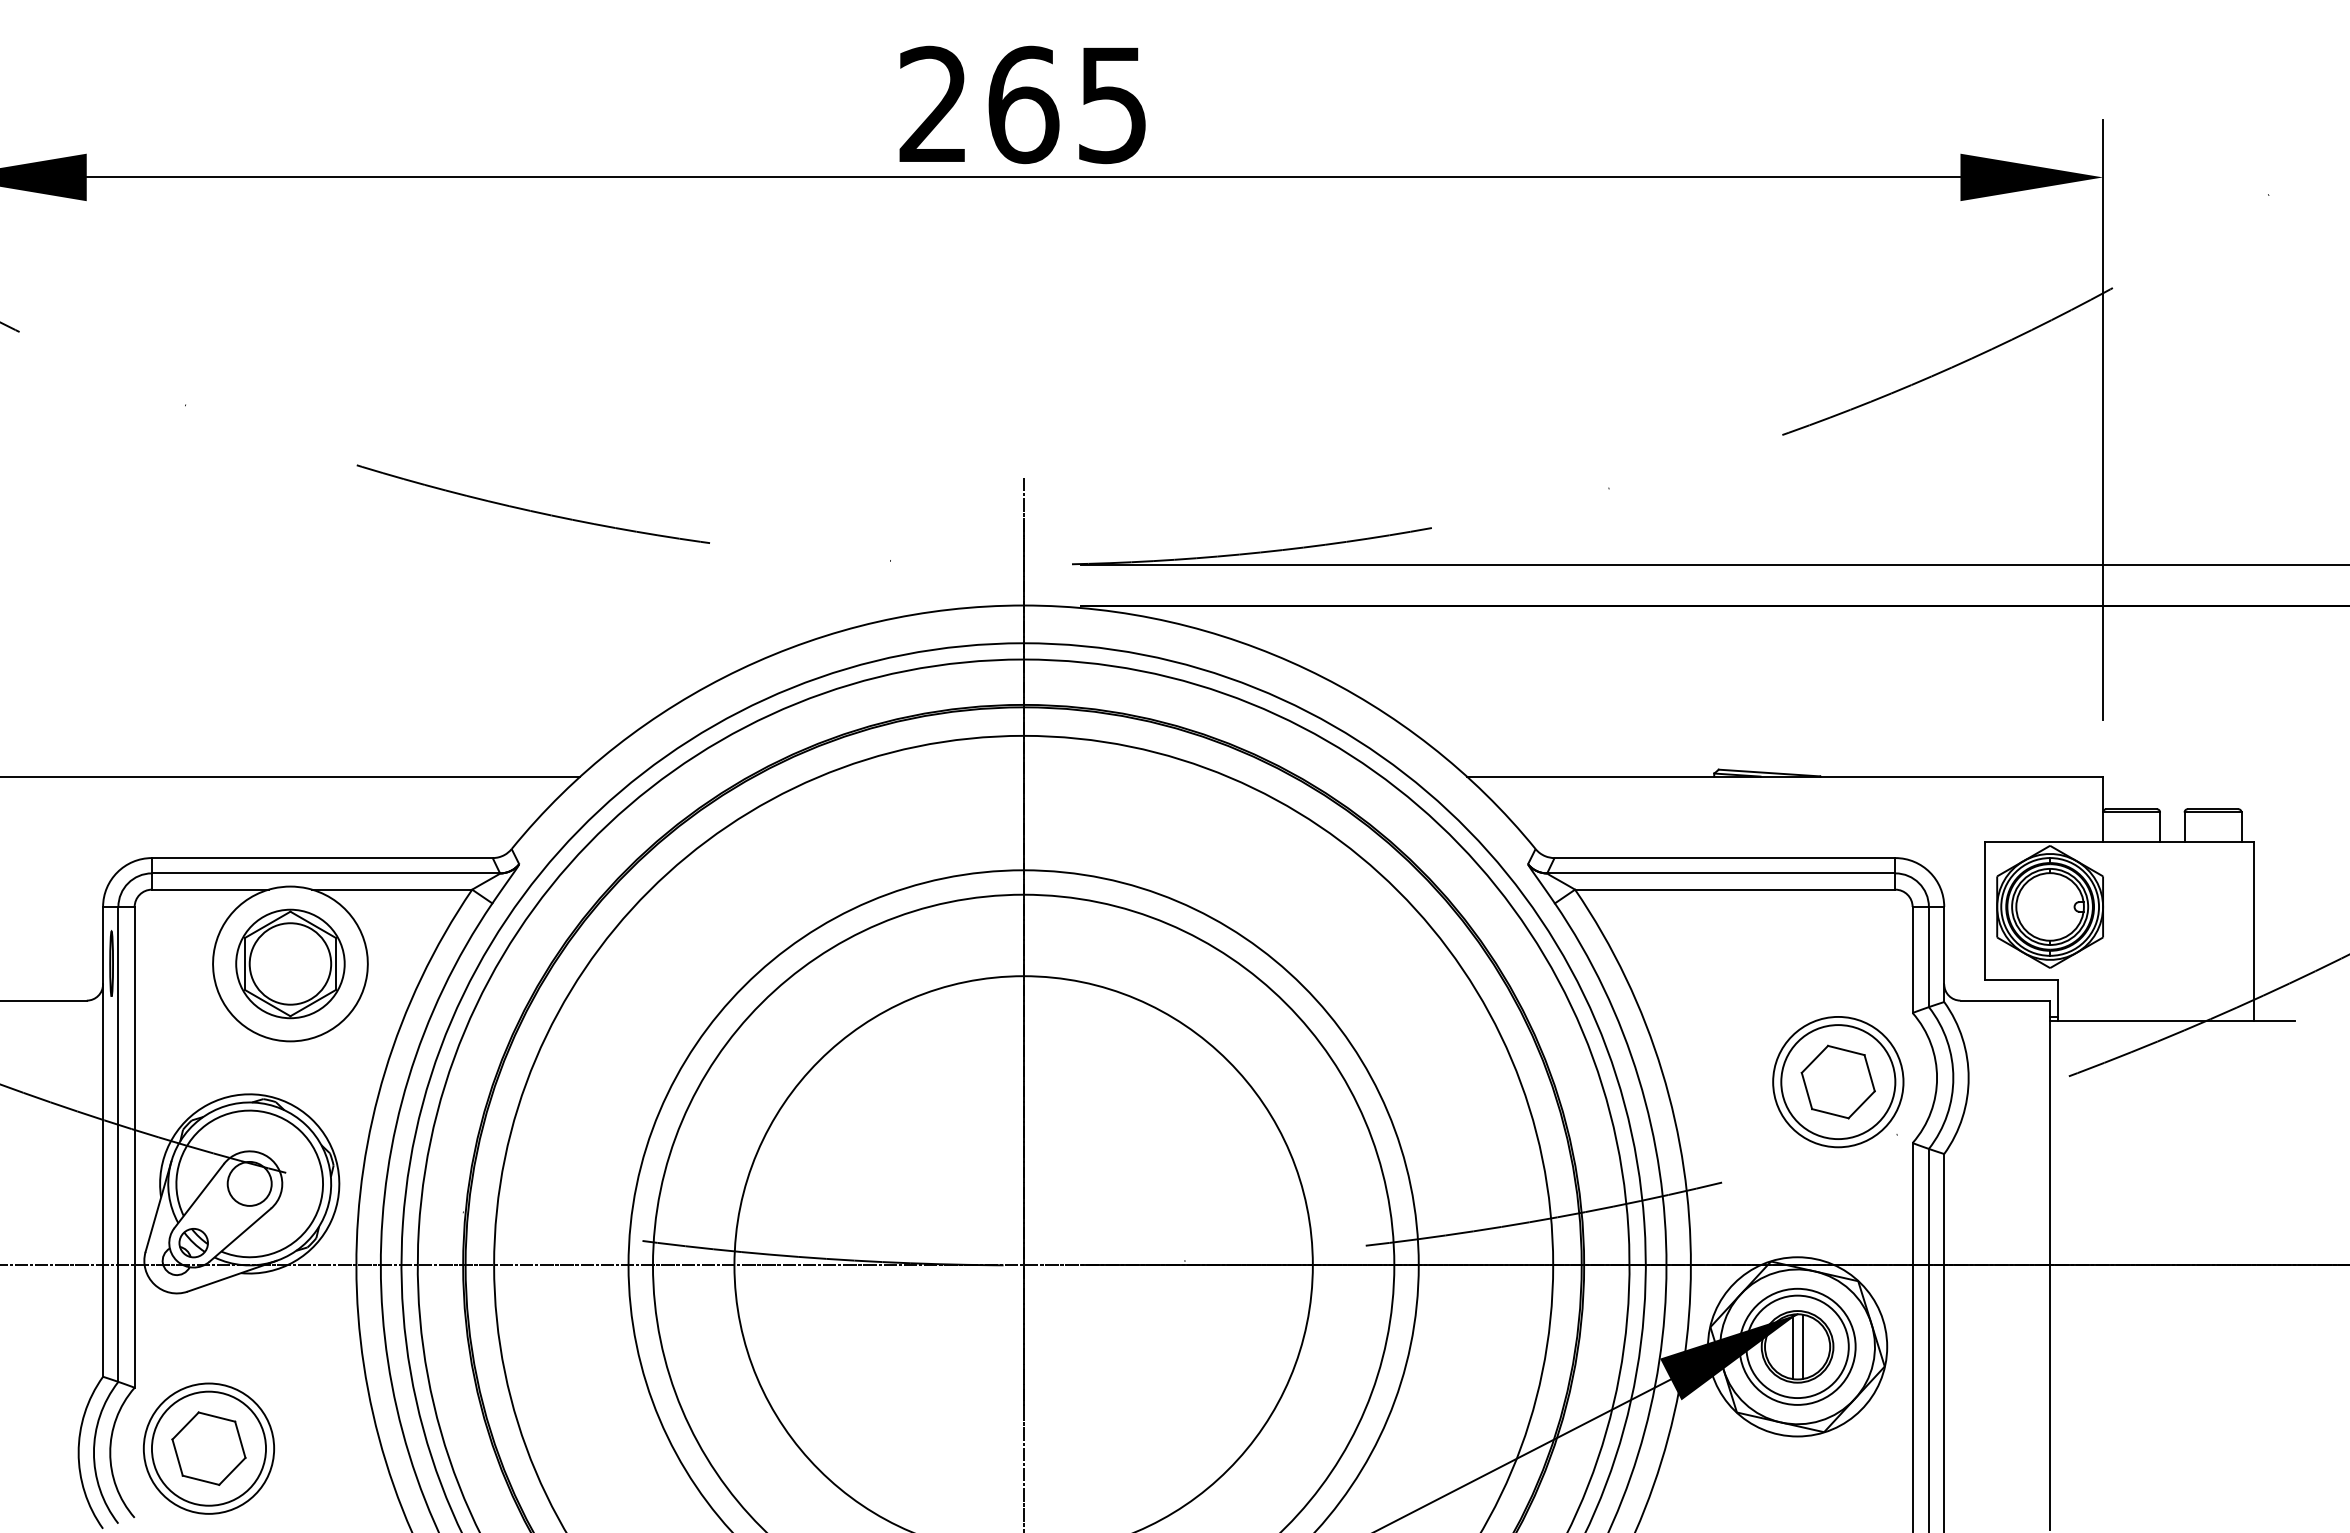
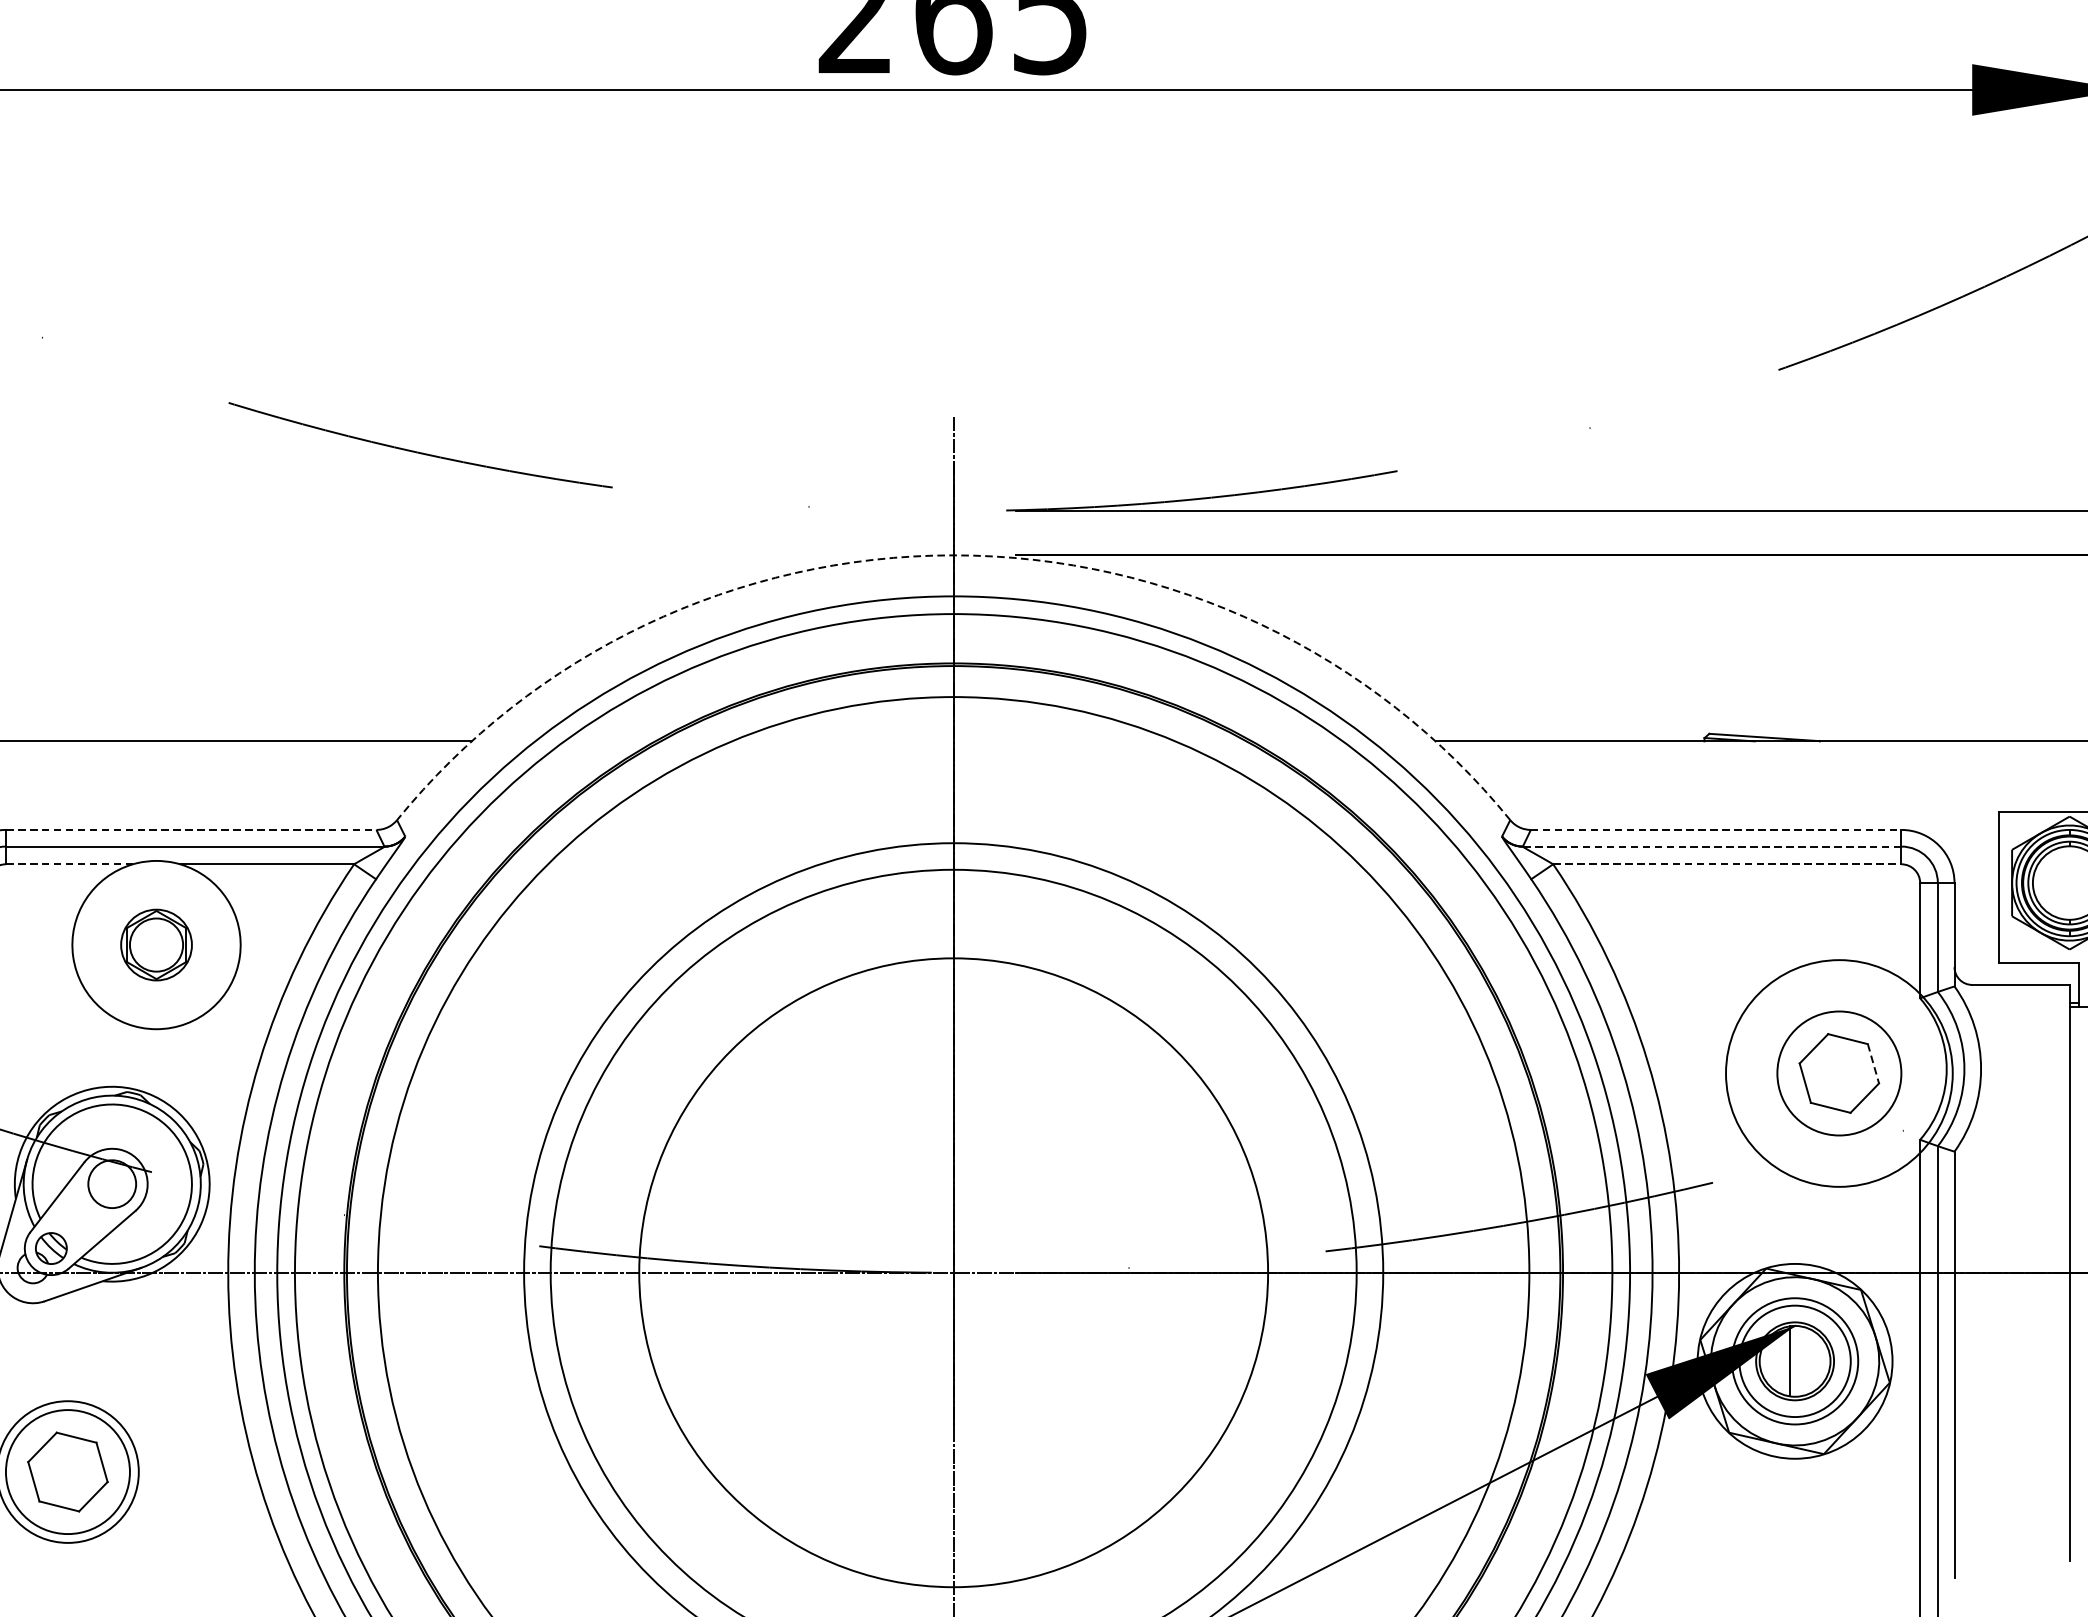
arc: (1023, 605) -> (953, 555), solid -> dashed
line: (322, 858) -> (191, 830), solid -> dashed
line: (1725, 858) -> (1716, 830), solid -> dashed
line: (1720, 873) -> (1711, 846), solid -> dashed
line: (210, 889) -> (69, 864), solid -> dashed
line: (1735, 889) -> (1727, 864), solid -> dashed
part: (290, 963) -> (156, 944), size x0.6
line: (1869, 1073) -> (1873, 1064), solid -> dashed
circle: (1838, 1081) -> (1839, 1072), size x1.6
line: (1802, 1346) -> (1800, 1360), removed

